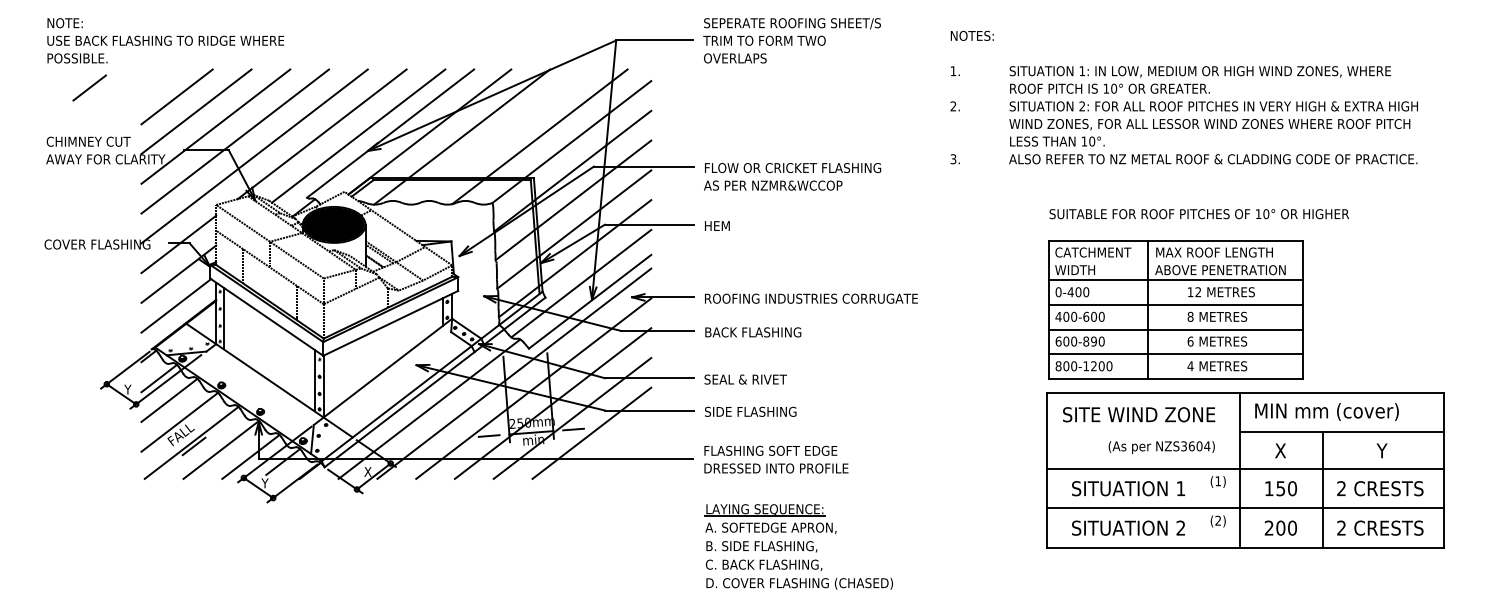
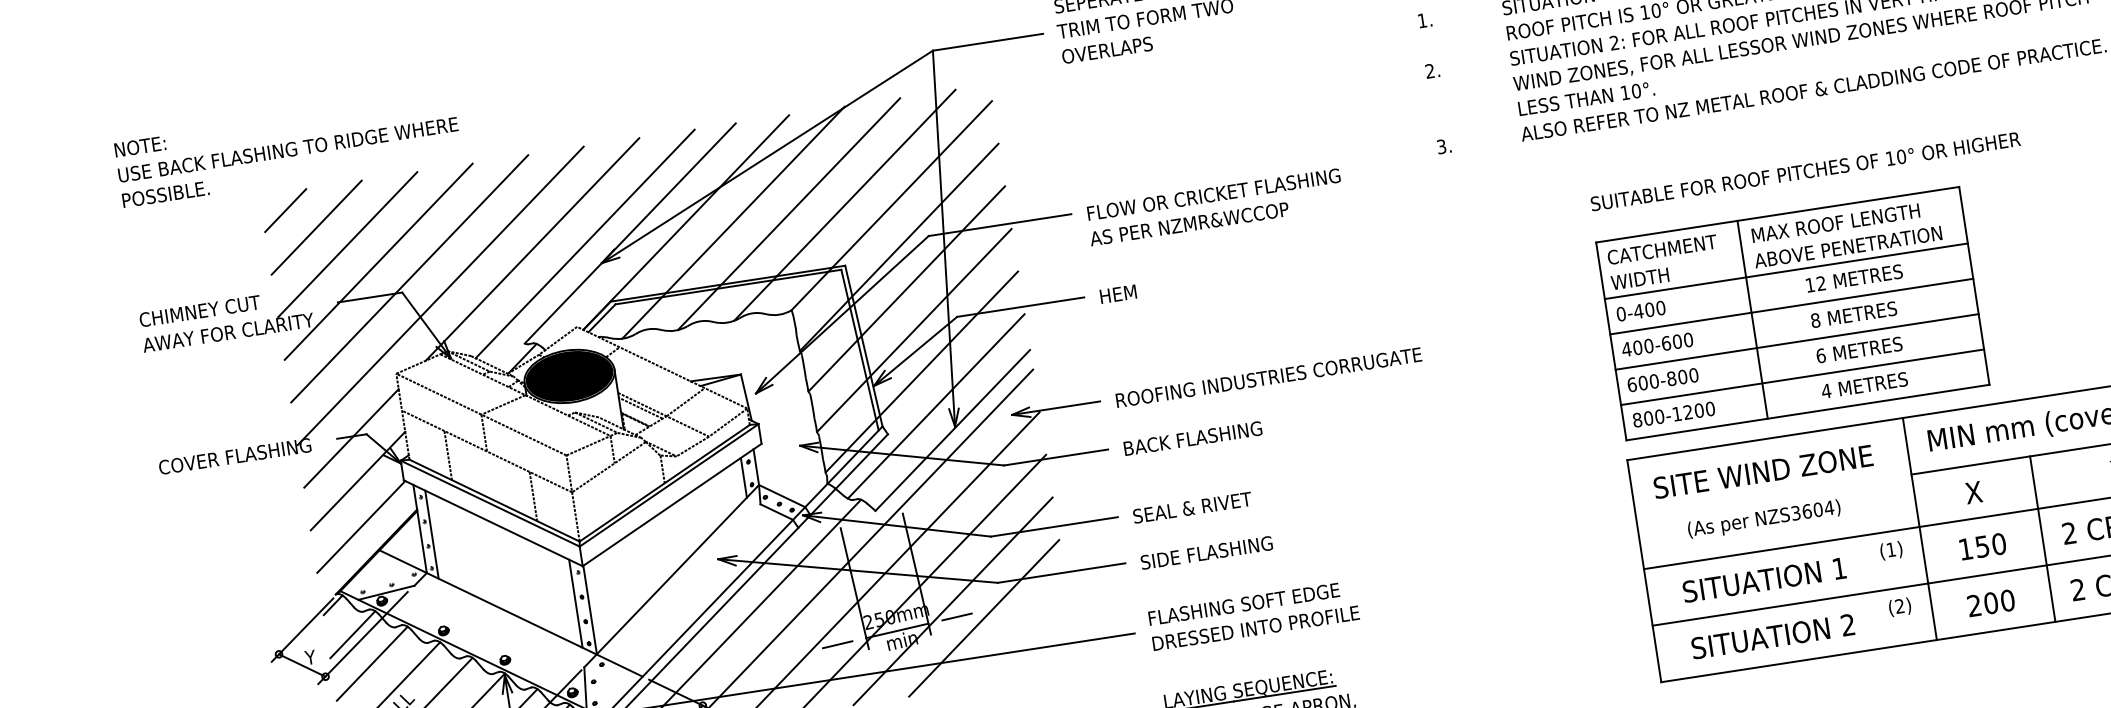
line: (89, 87) -> (285, 209), moved
line: (500, 136) -> (788, 213), added
text: (1093, 341) -> (1682, 377), 600-890 -> 600-800
text: (1161, 447) -> (1763, 519), moved

